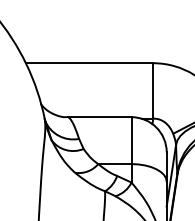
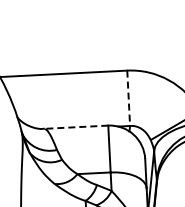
line: (153, 90) -> (128, 97), solid -> dashed
line: (99, 117) -> (76, 127), solid -> dashed

